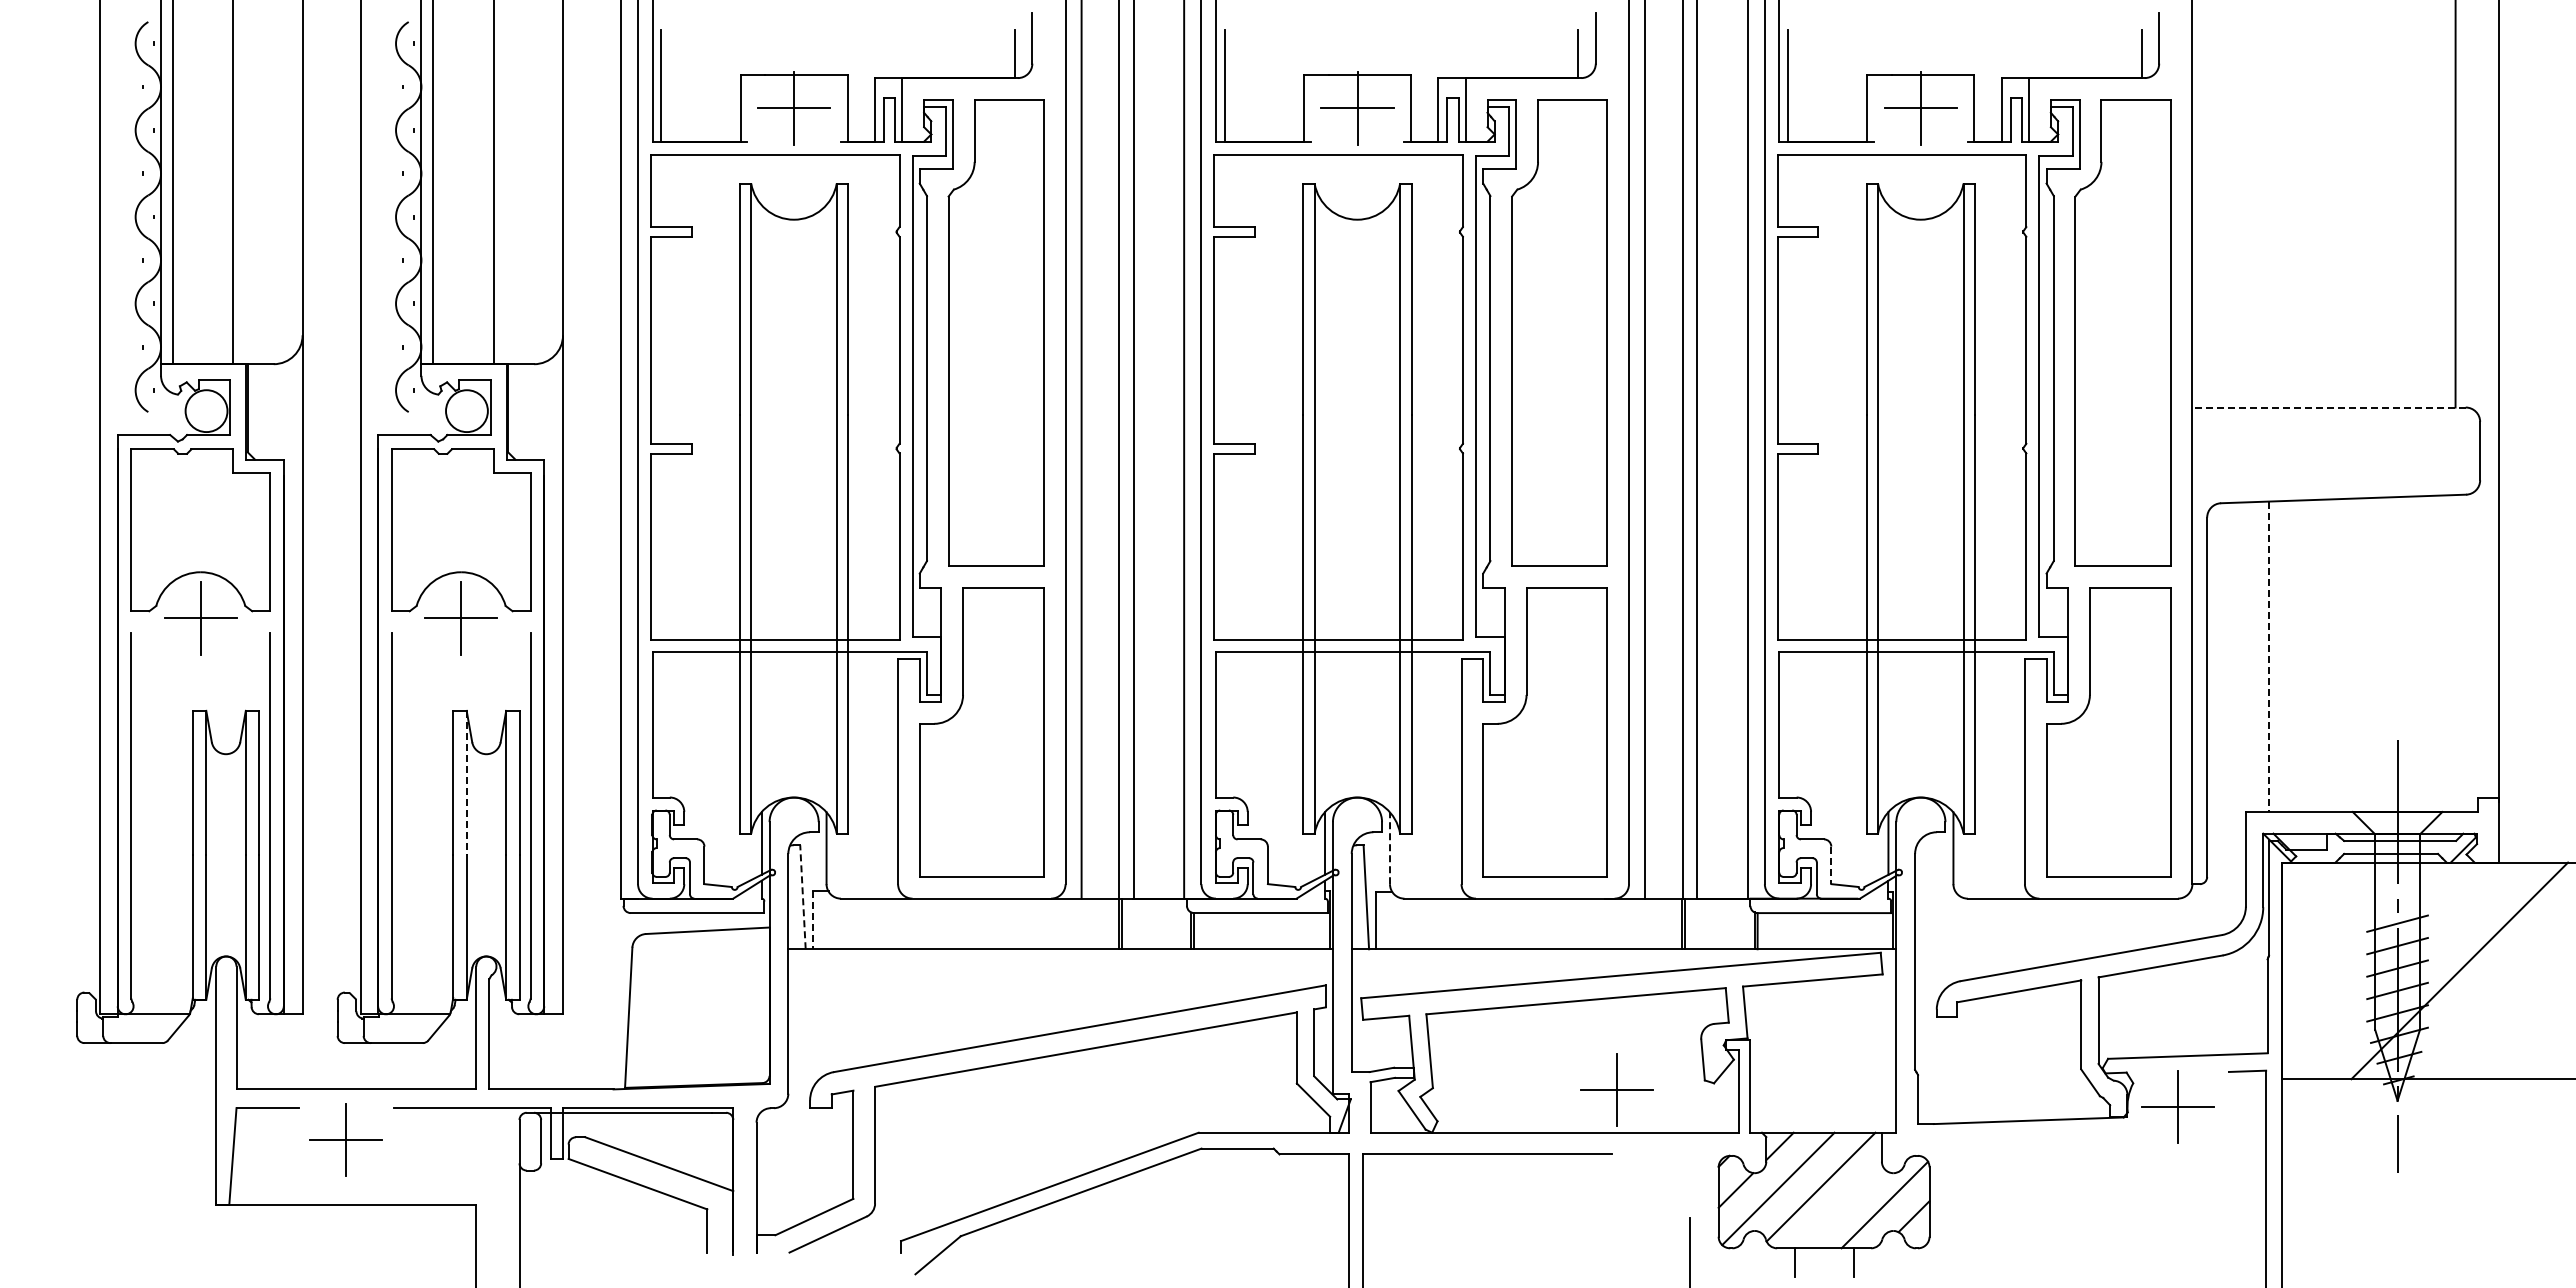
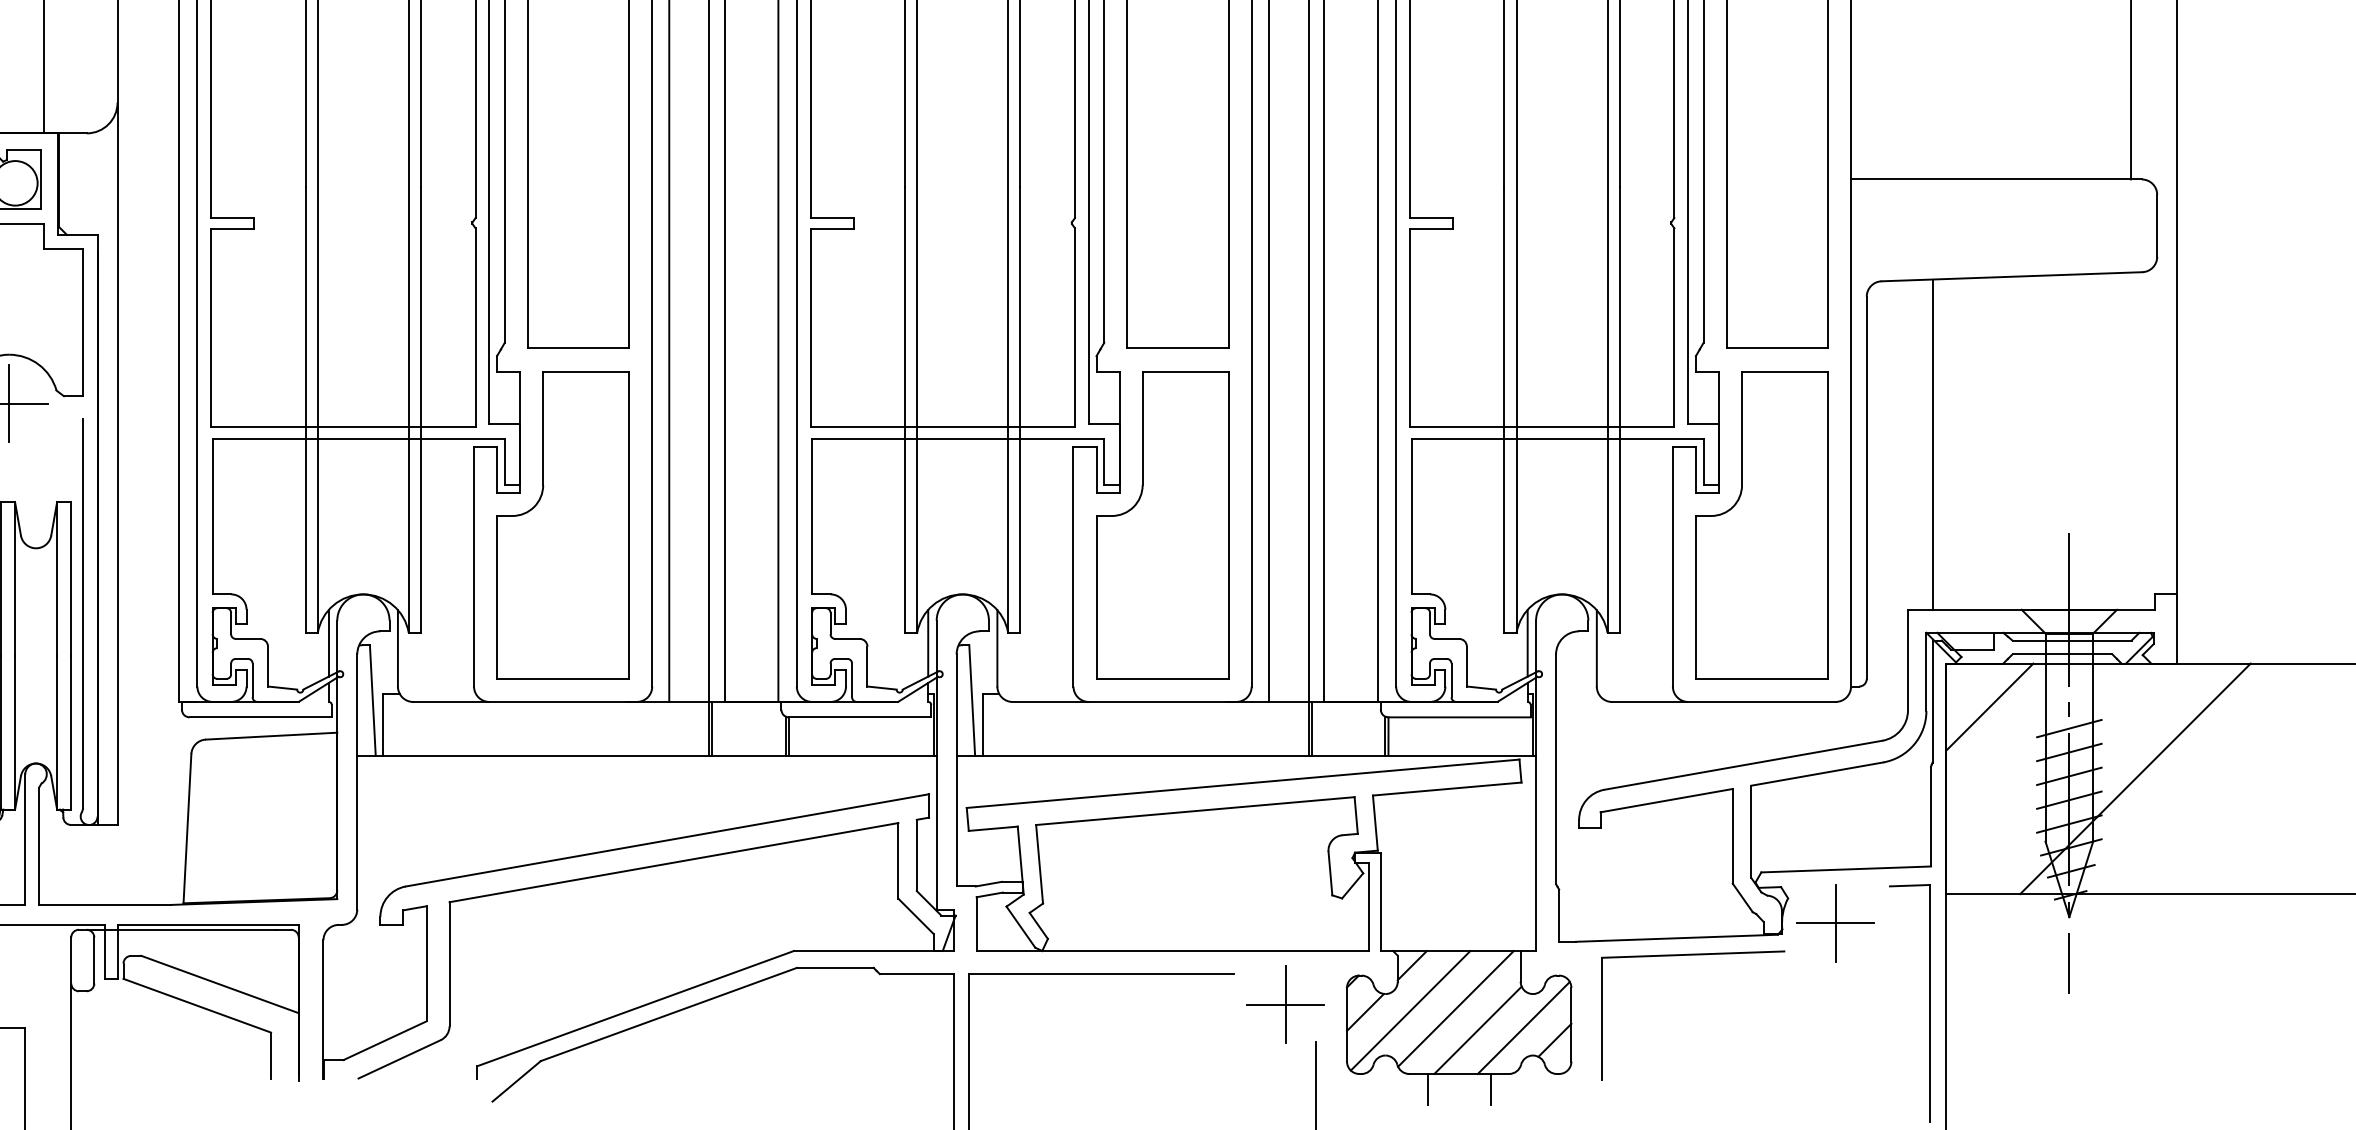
line: (2329, 407) -> (1996, 179), dashed -> solid
line: (2268, 657) -> (1932, 445), dashed -> solid
line: (466, 783) -> (14, 579), dashed -> solid
line: (1390, 848) -> (997, 648), dashed -> solid
line: (1831, 865) -> (1467, 666), dashed -> solid
line: (802, 896) -> (372, 699), dashed -> solid
line: (2322, 903) -> (1989, 707), added
line: (812, 920) -> (382, 725), dashed -> solid
part: (1616, 1089) -> (1285, 1003), moved
part: (2042, 1137) -> (1691, 956), added
line: (1841, 1207) -> (1477, 1030), added

